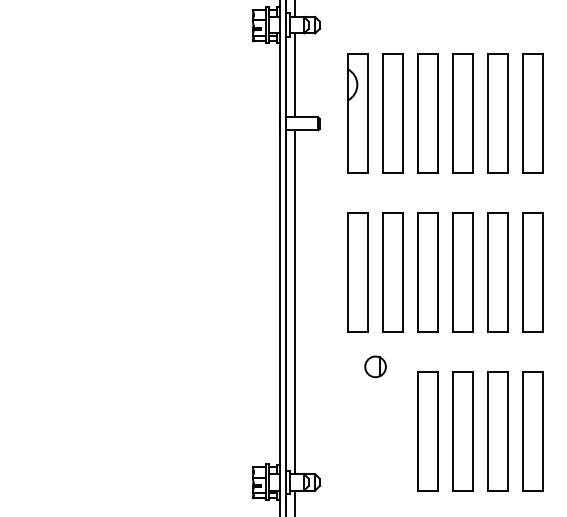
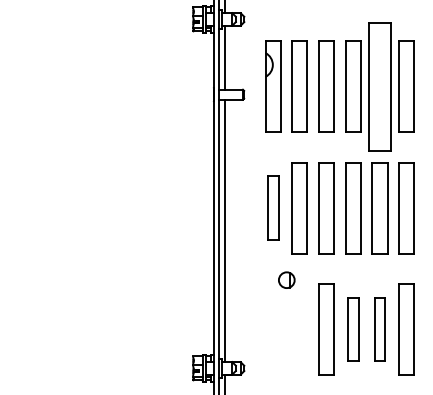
part: (497, 113) -> (379, 86), size x1.4
part: (357, 272) -> (272, 208), size x0.7
part: (462, 431) -> (353, 329), size x0.7
part: (497, 431) -> (379, 329), size x0.7

